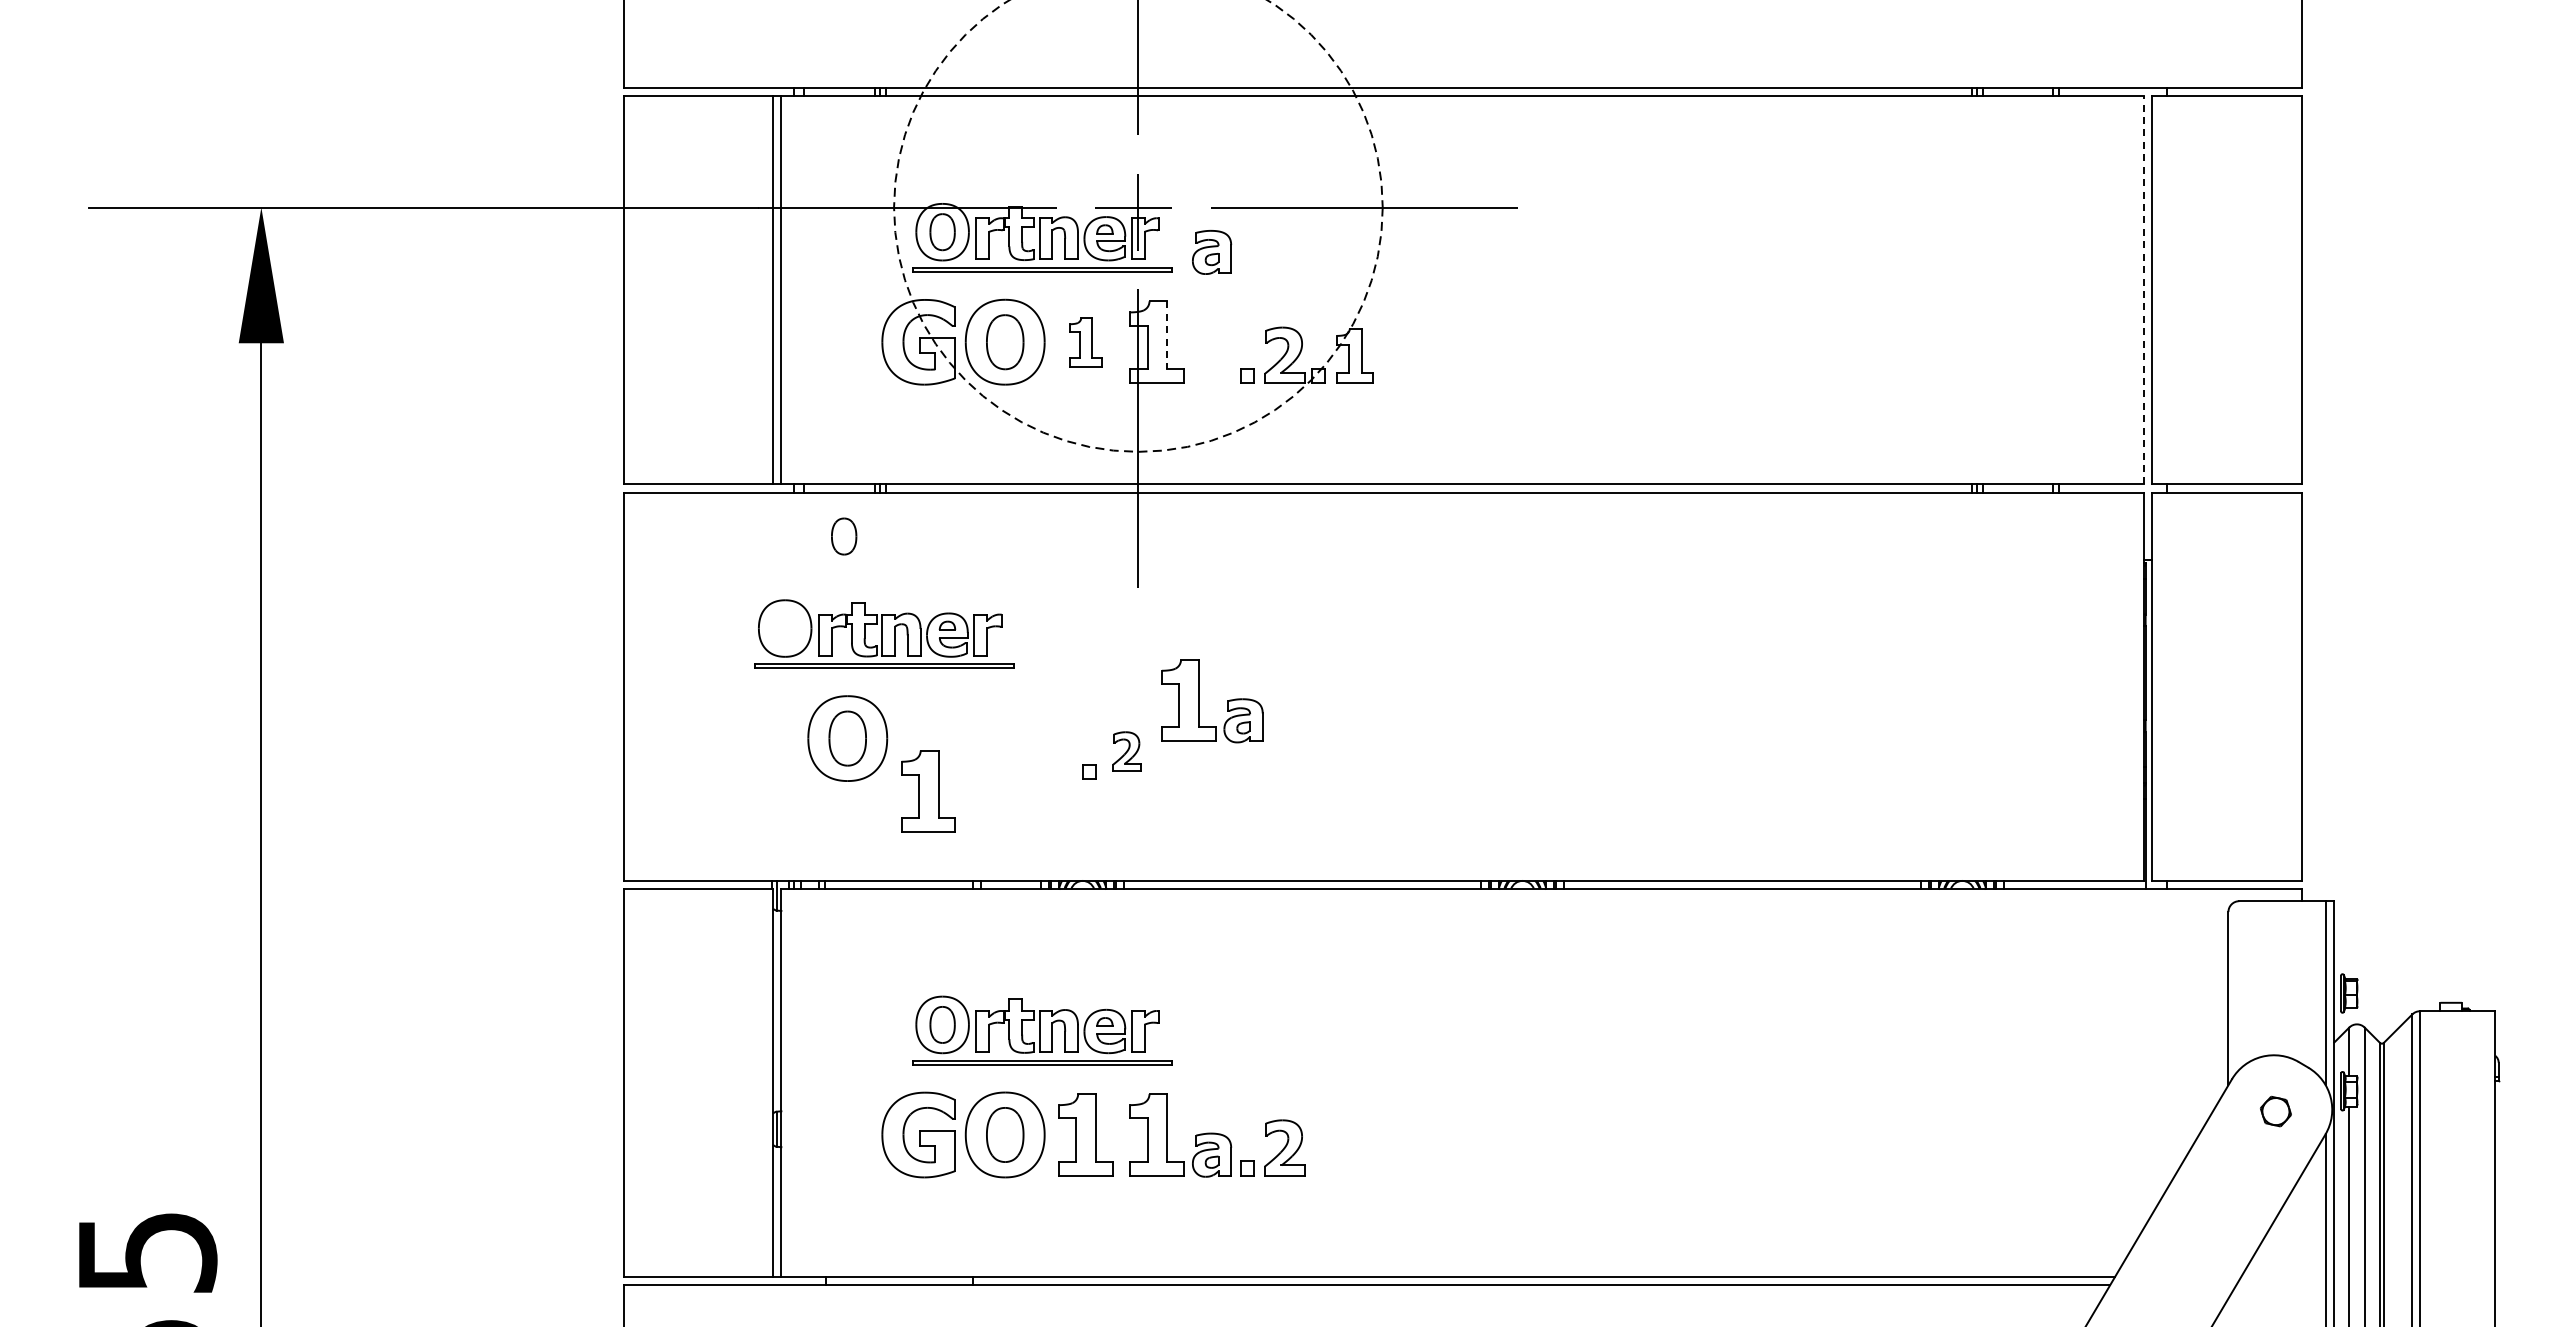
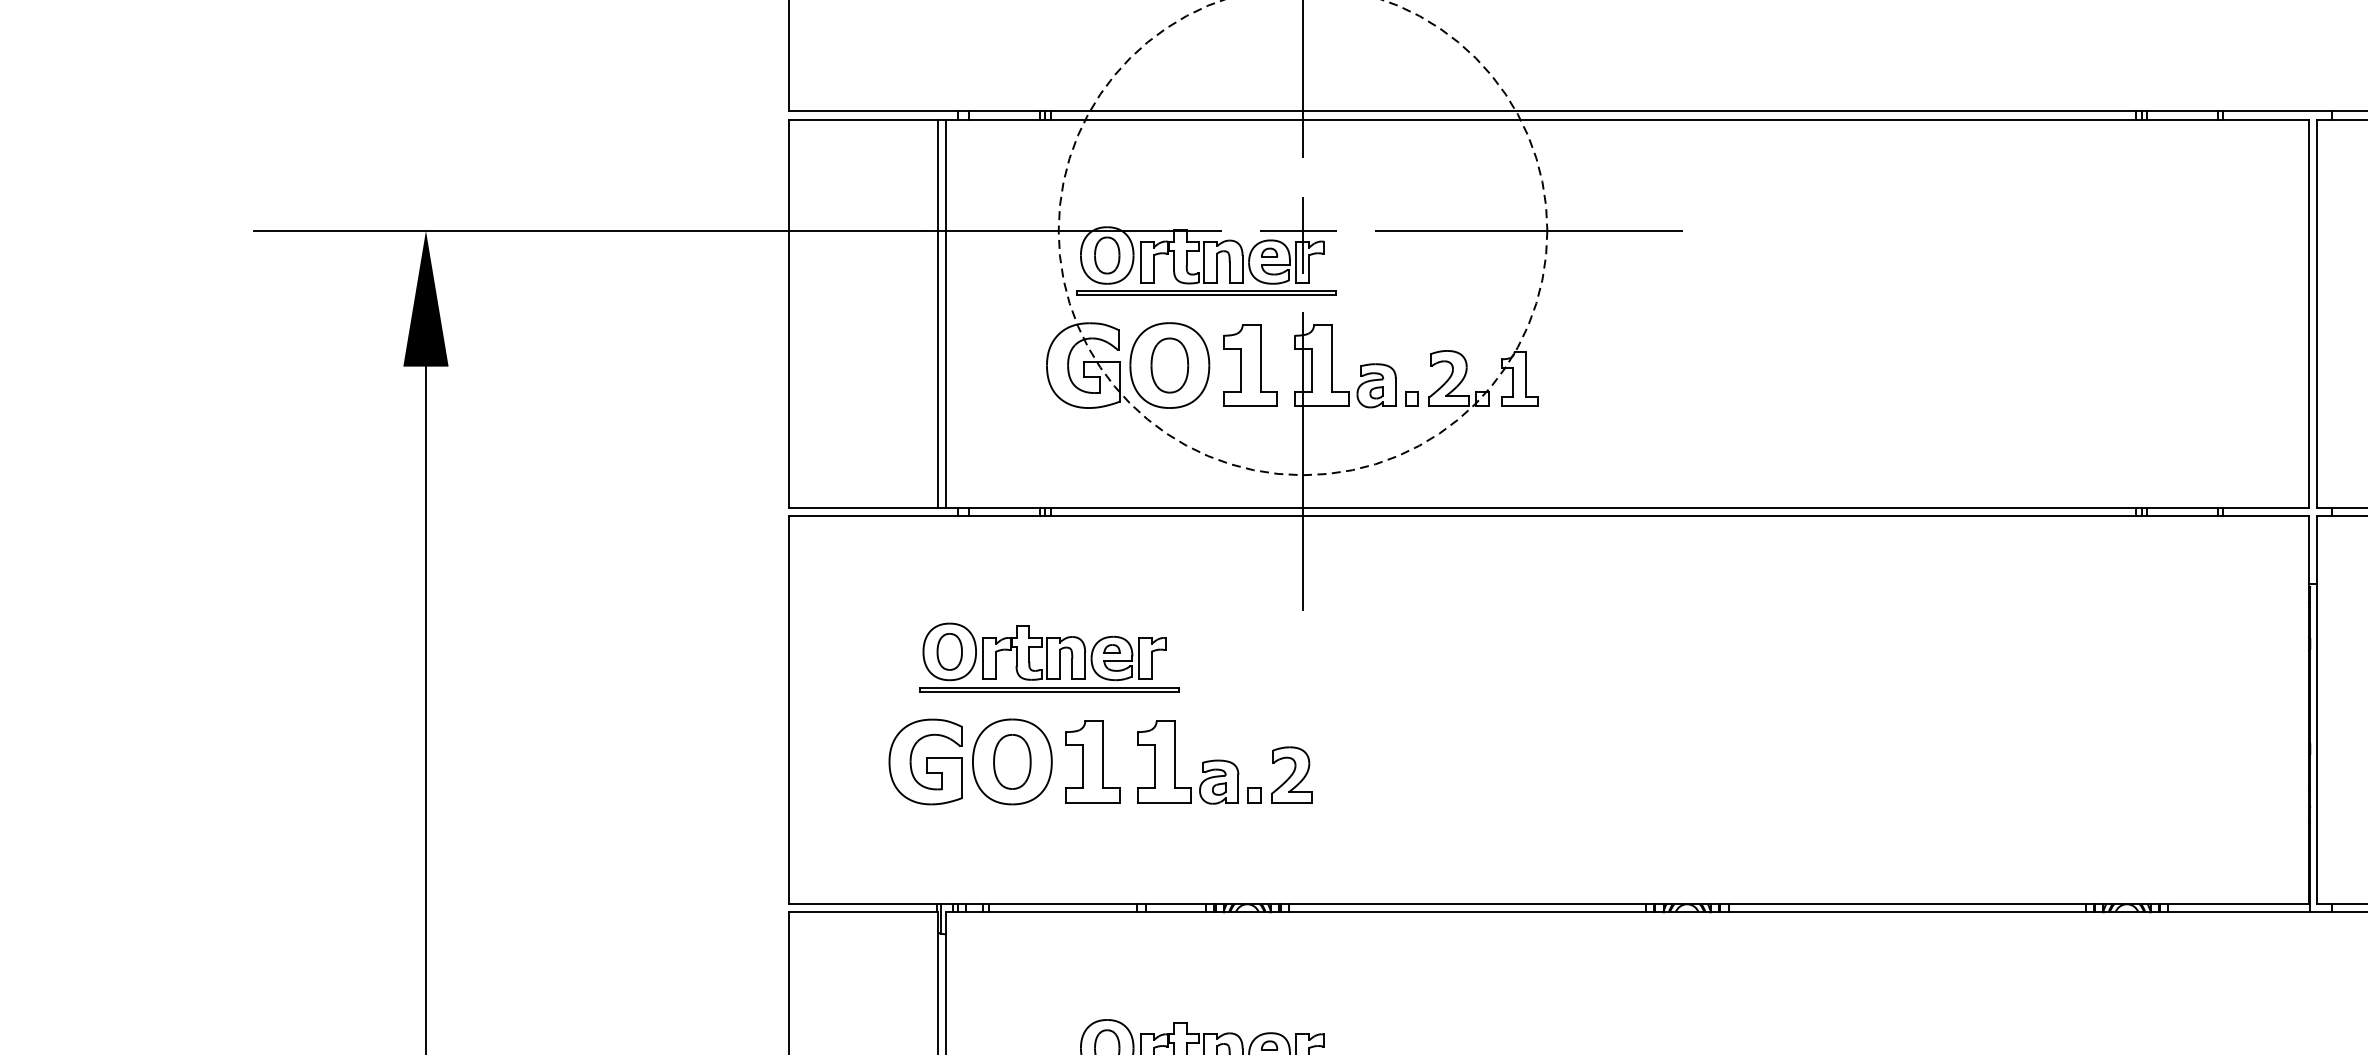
part: (1212, 252) -> (1377, 385), moved
line: (2144, 289) -> (2309, 312), dashed -> solid
line: (1167, 335) -> (1332, 358), dashed -> solid
part: (1085, 341) -> (1250, 364), size x1.67
part: (844, 536) -> (950, 651), moved
part: (1199, 701) -> (1175, 762), moved
part: (761, 738) -> (926, 761), added
part: (1126, 751) -> (1291, 774), size x1.43
part: (928, 791) -> (1093, 761), moved

